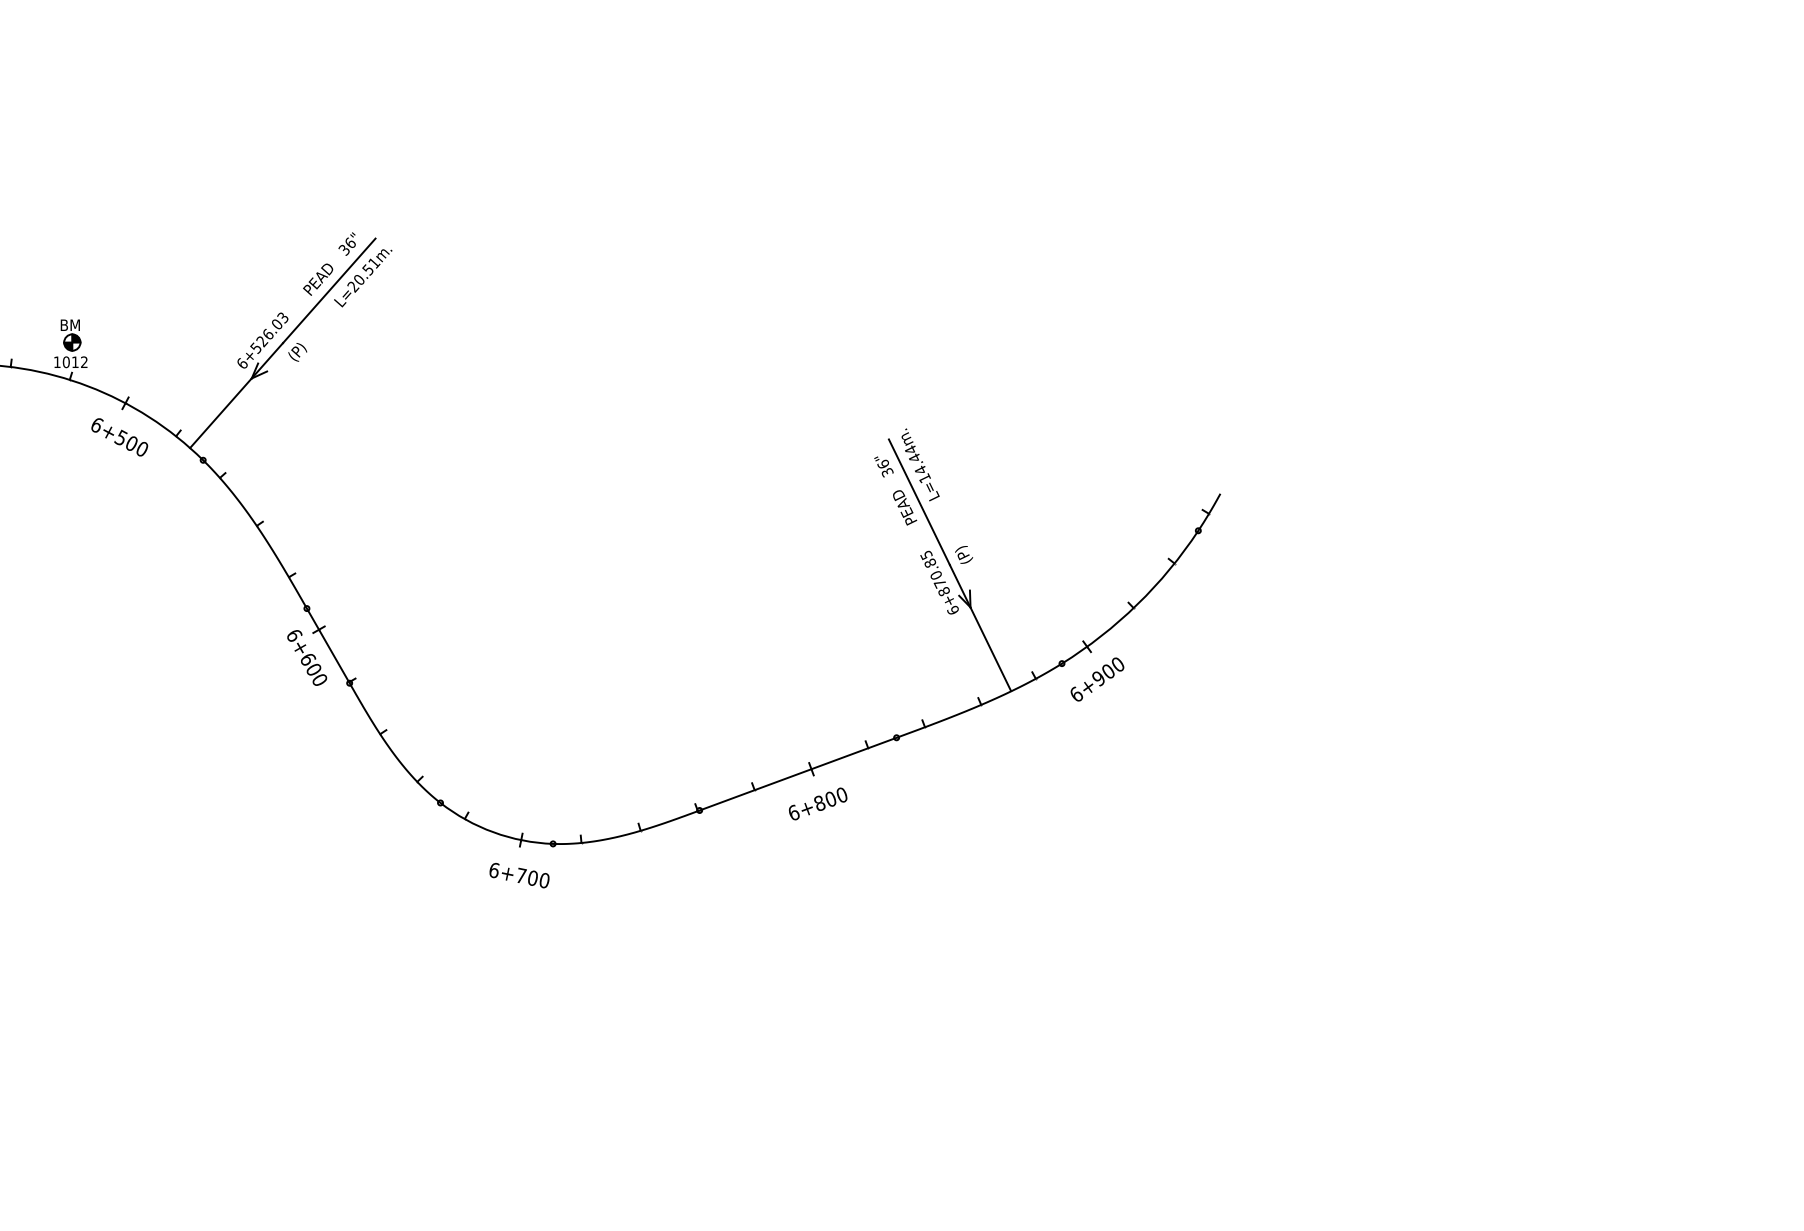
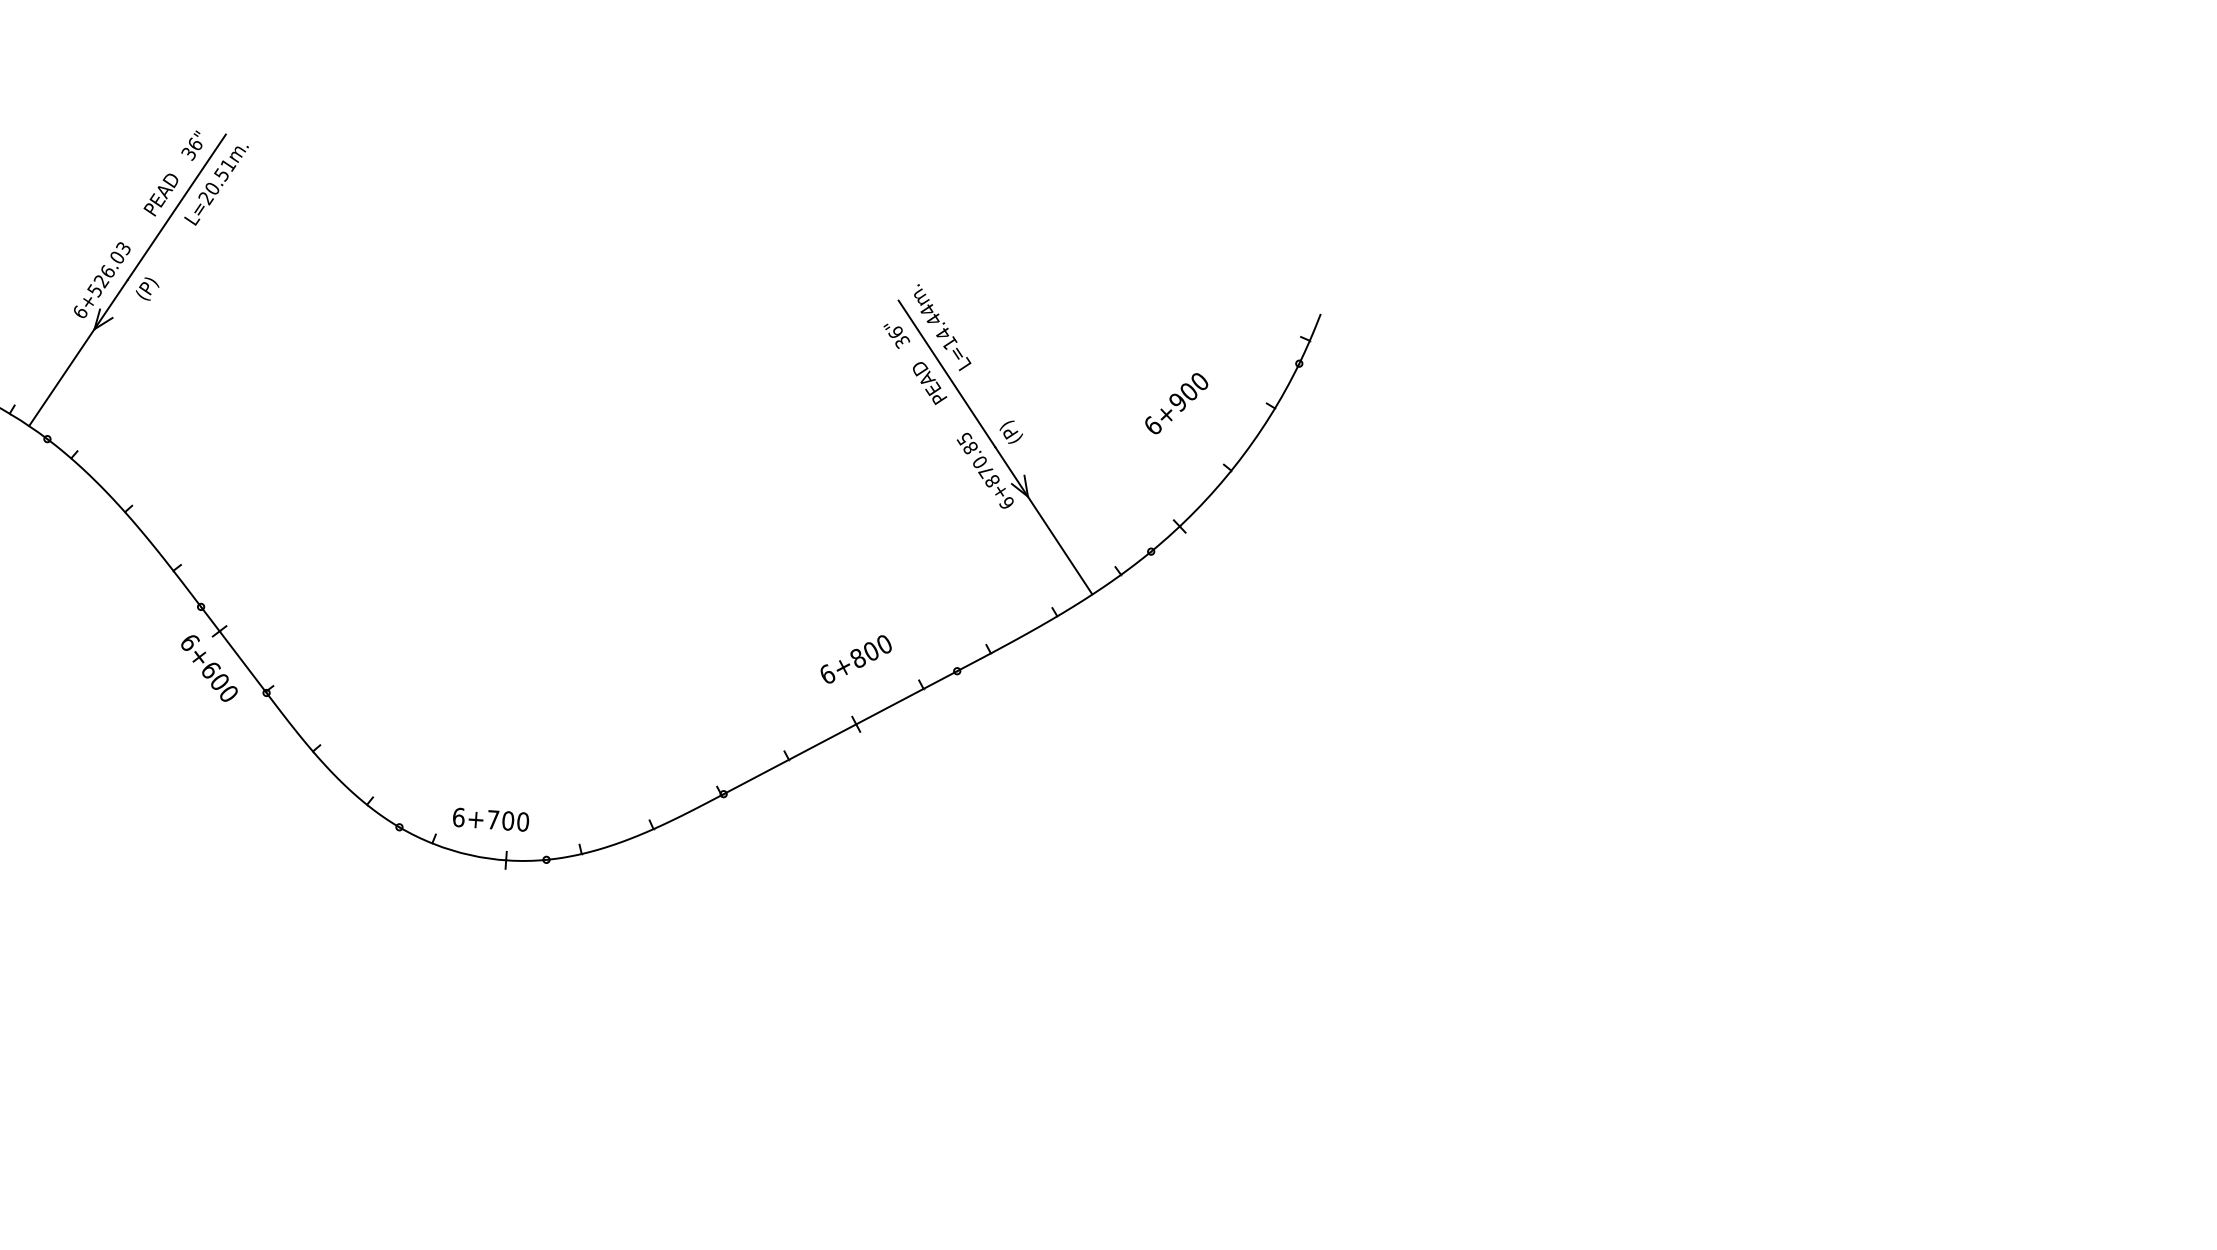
text: (1097, 679) -> (1176, 403), moved
text: (818, 803) -> (856, 658), moved
text: (519, 875) -> (491, 819), moved

